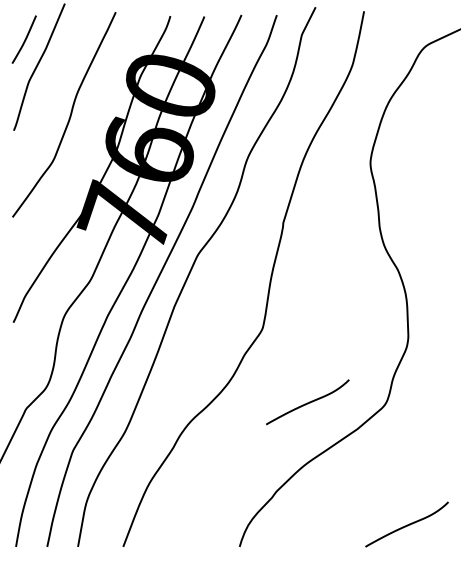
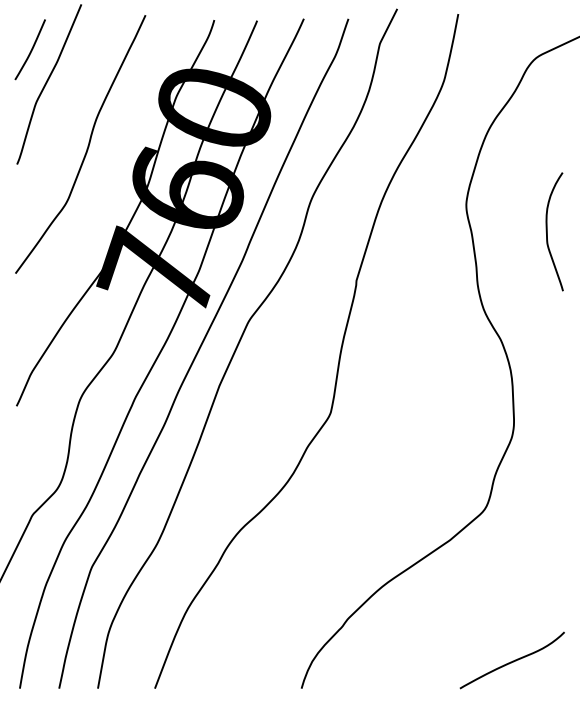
curve: (434, 183) -> (547, 231), added
curve: (307, 402) -> (387, 506), removed

